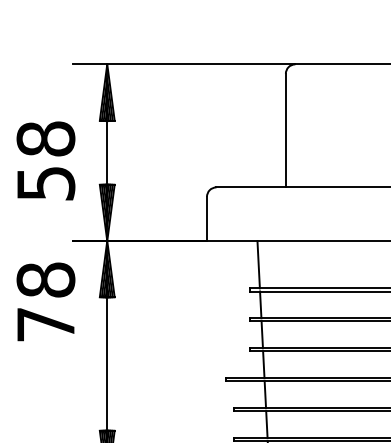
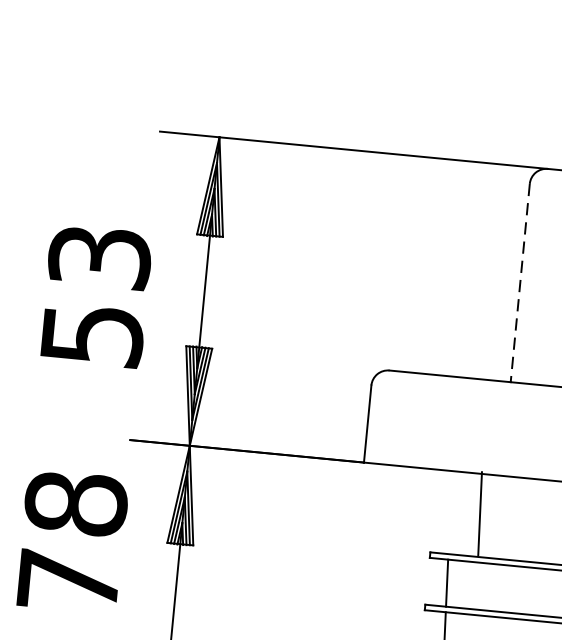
line: (285, 130) -> (519, 282), solid -> dashed
text: (45, 138) -> (99, 256), 58 -> 53
line: (258, 264) -> (479, 513), moved

